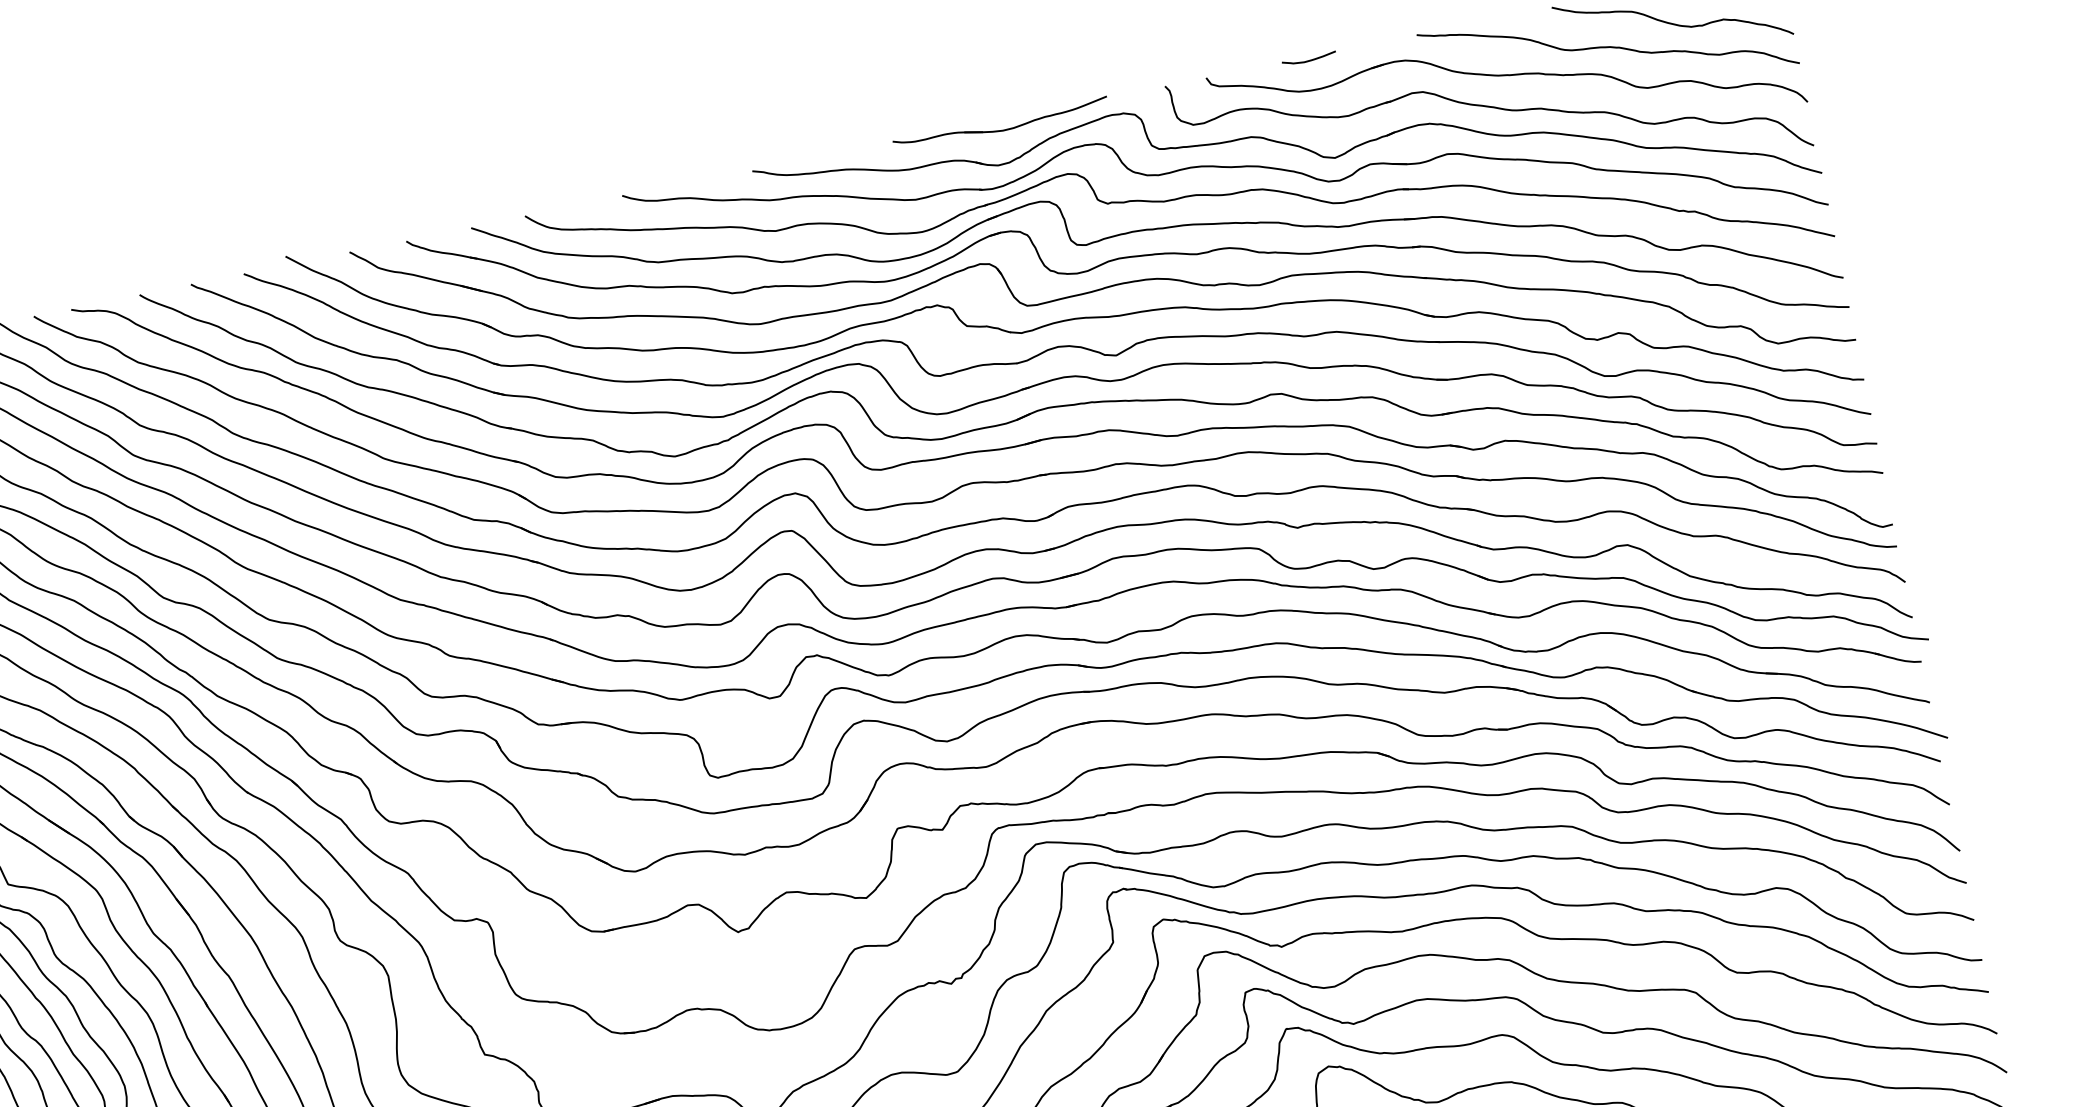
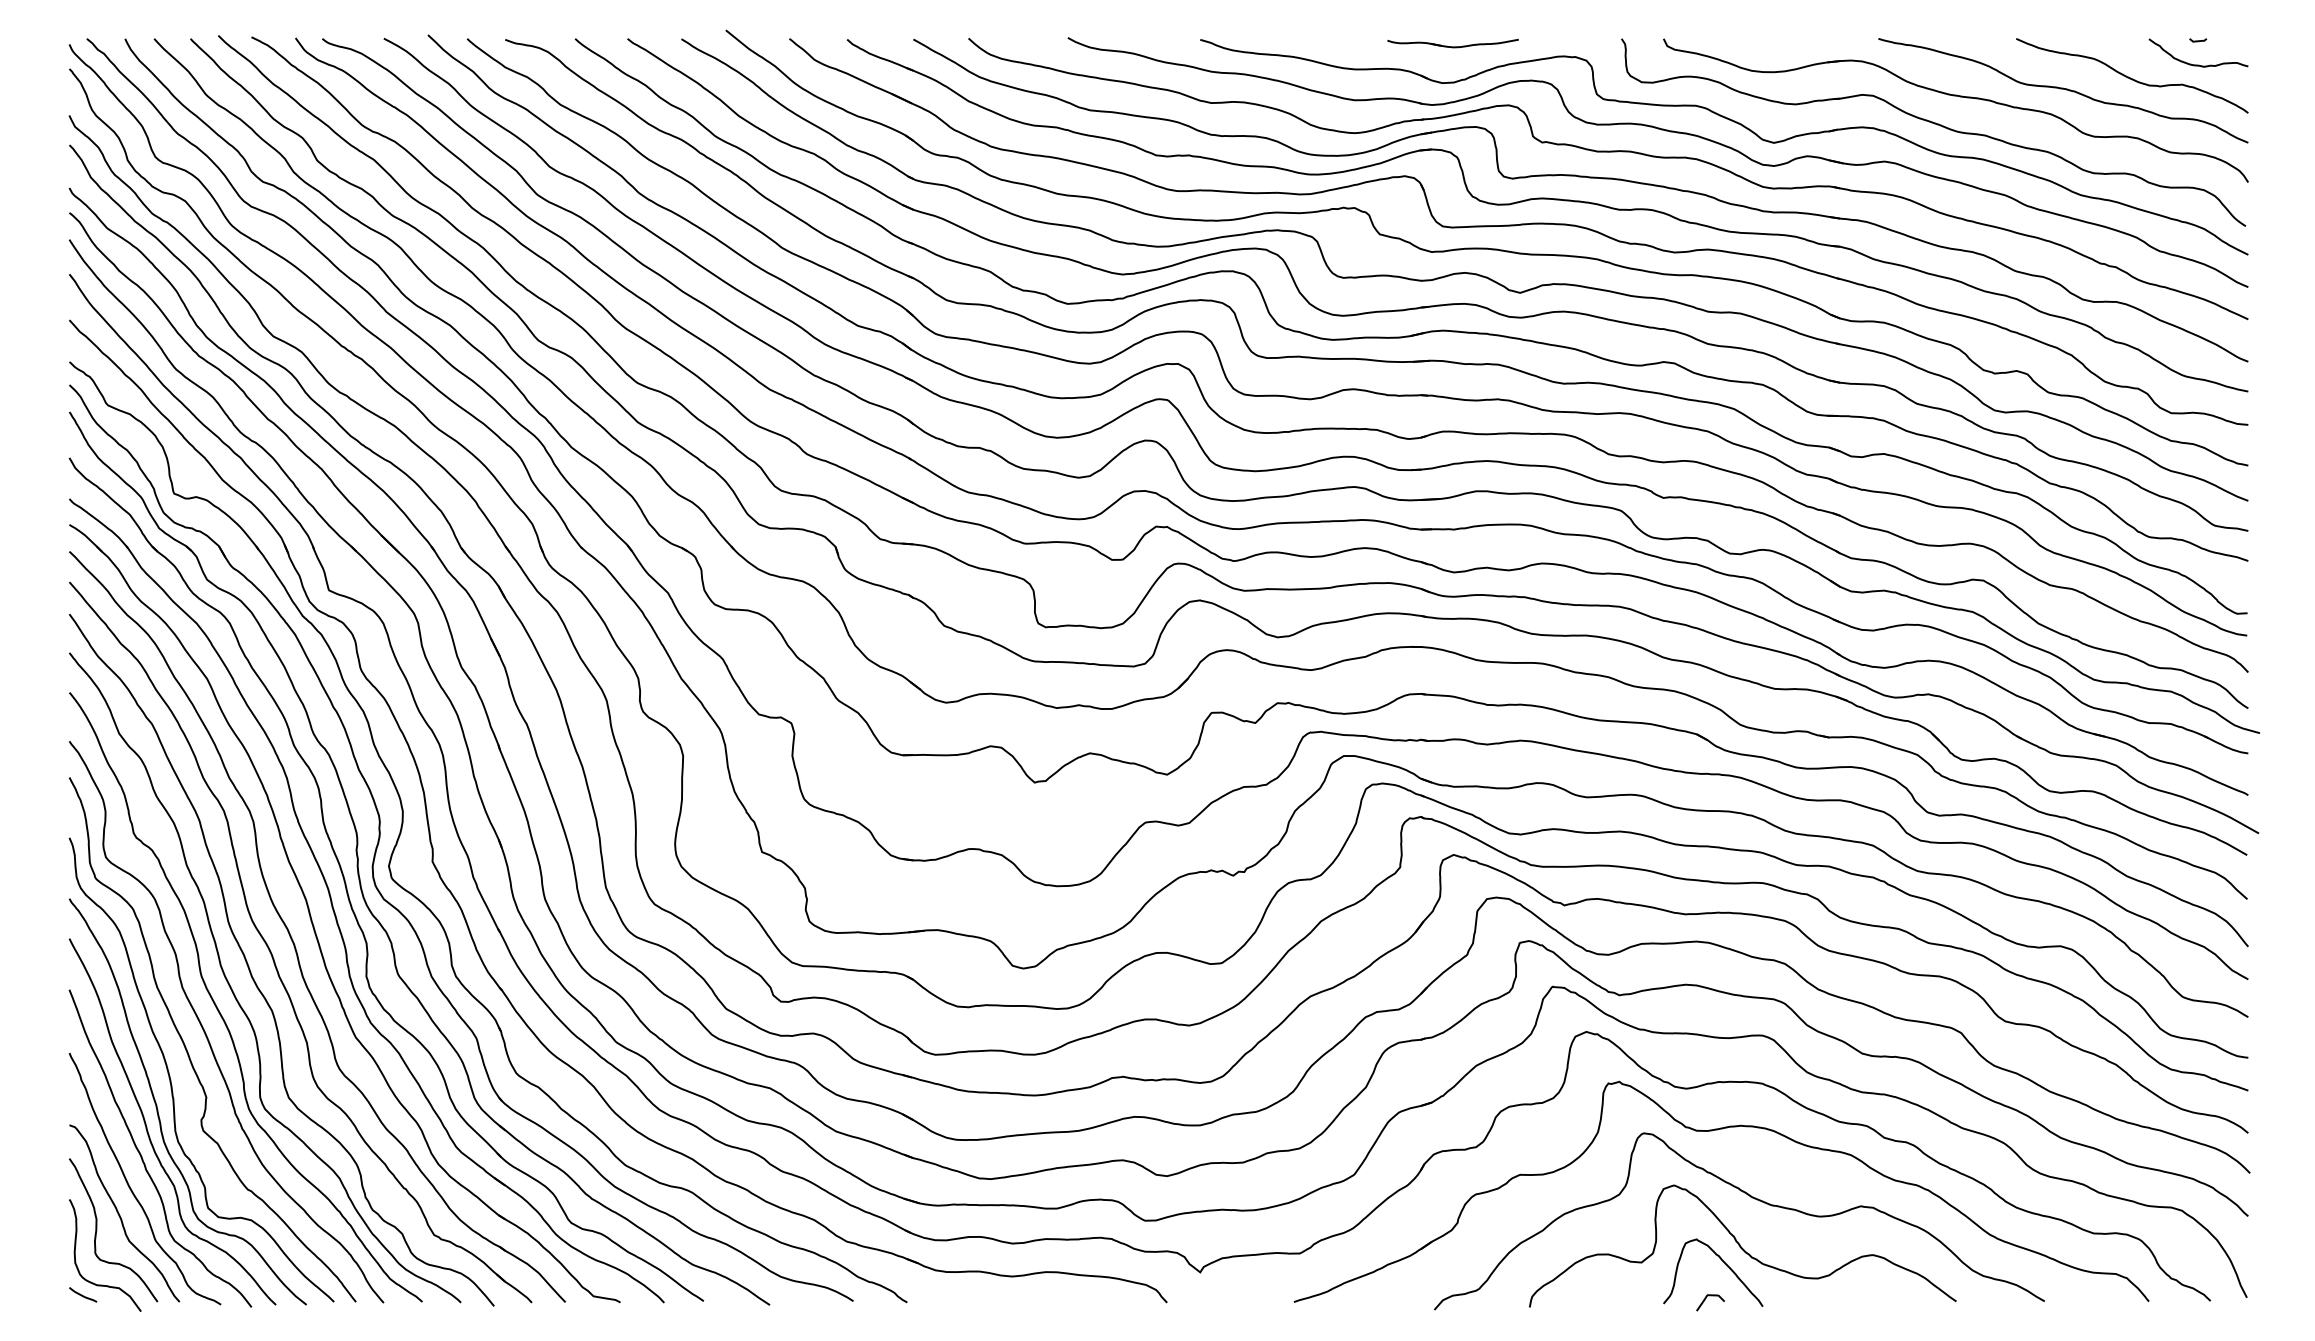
curve: (1308, 59) -> (1767, 41), removed
part: (1000, 124) -> (1452, 43), size x0.6

